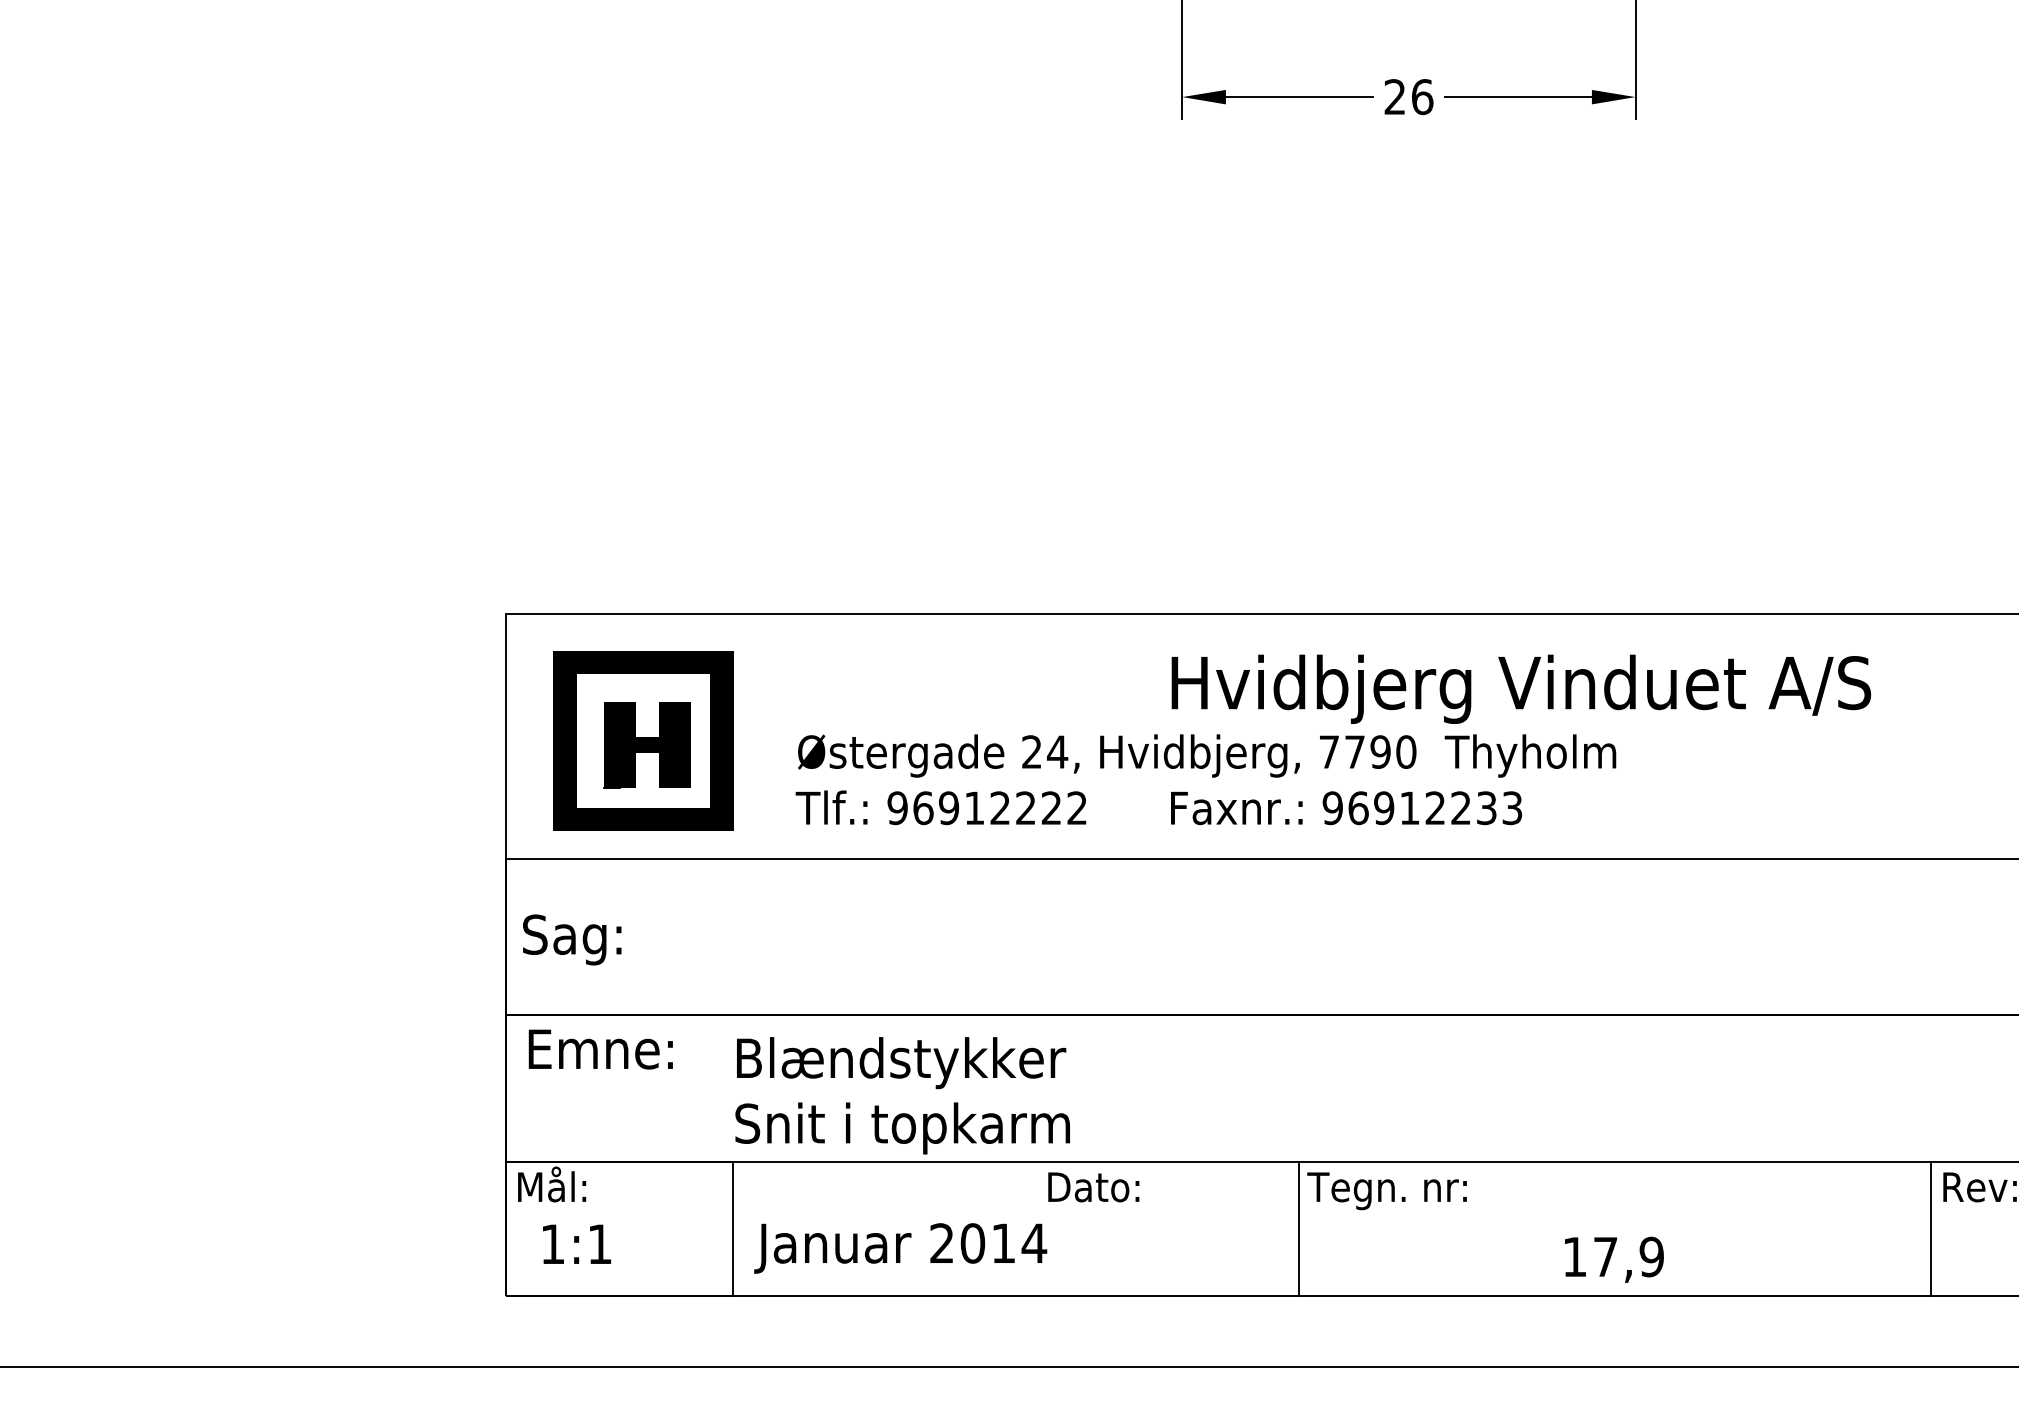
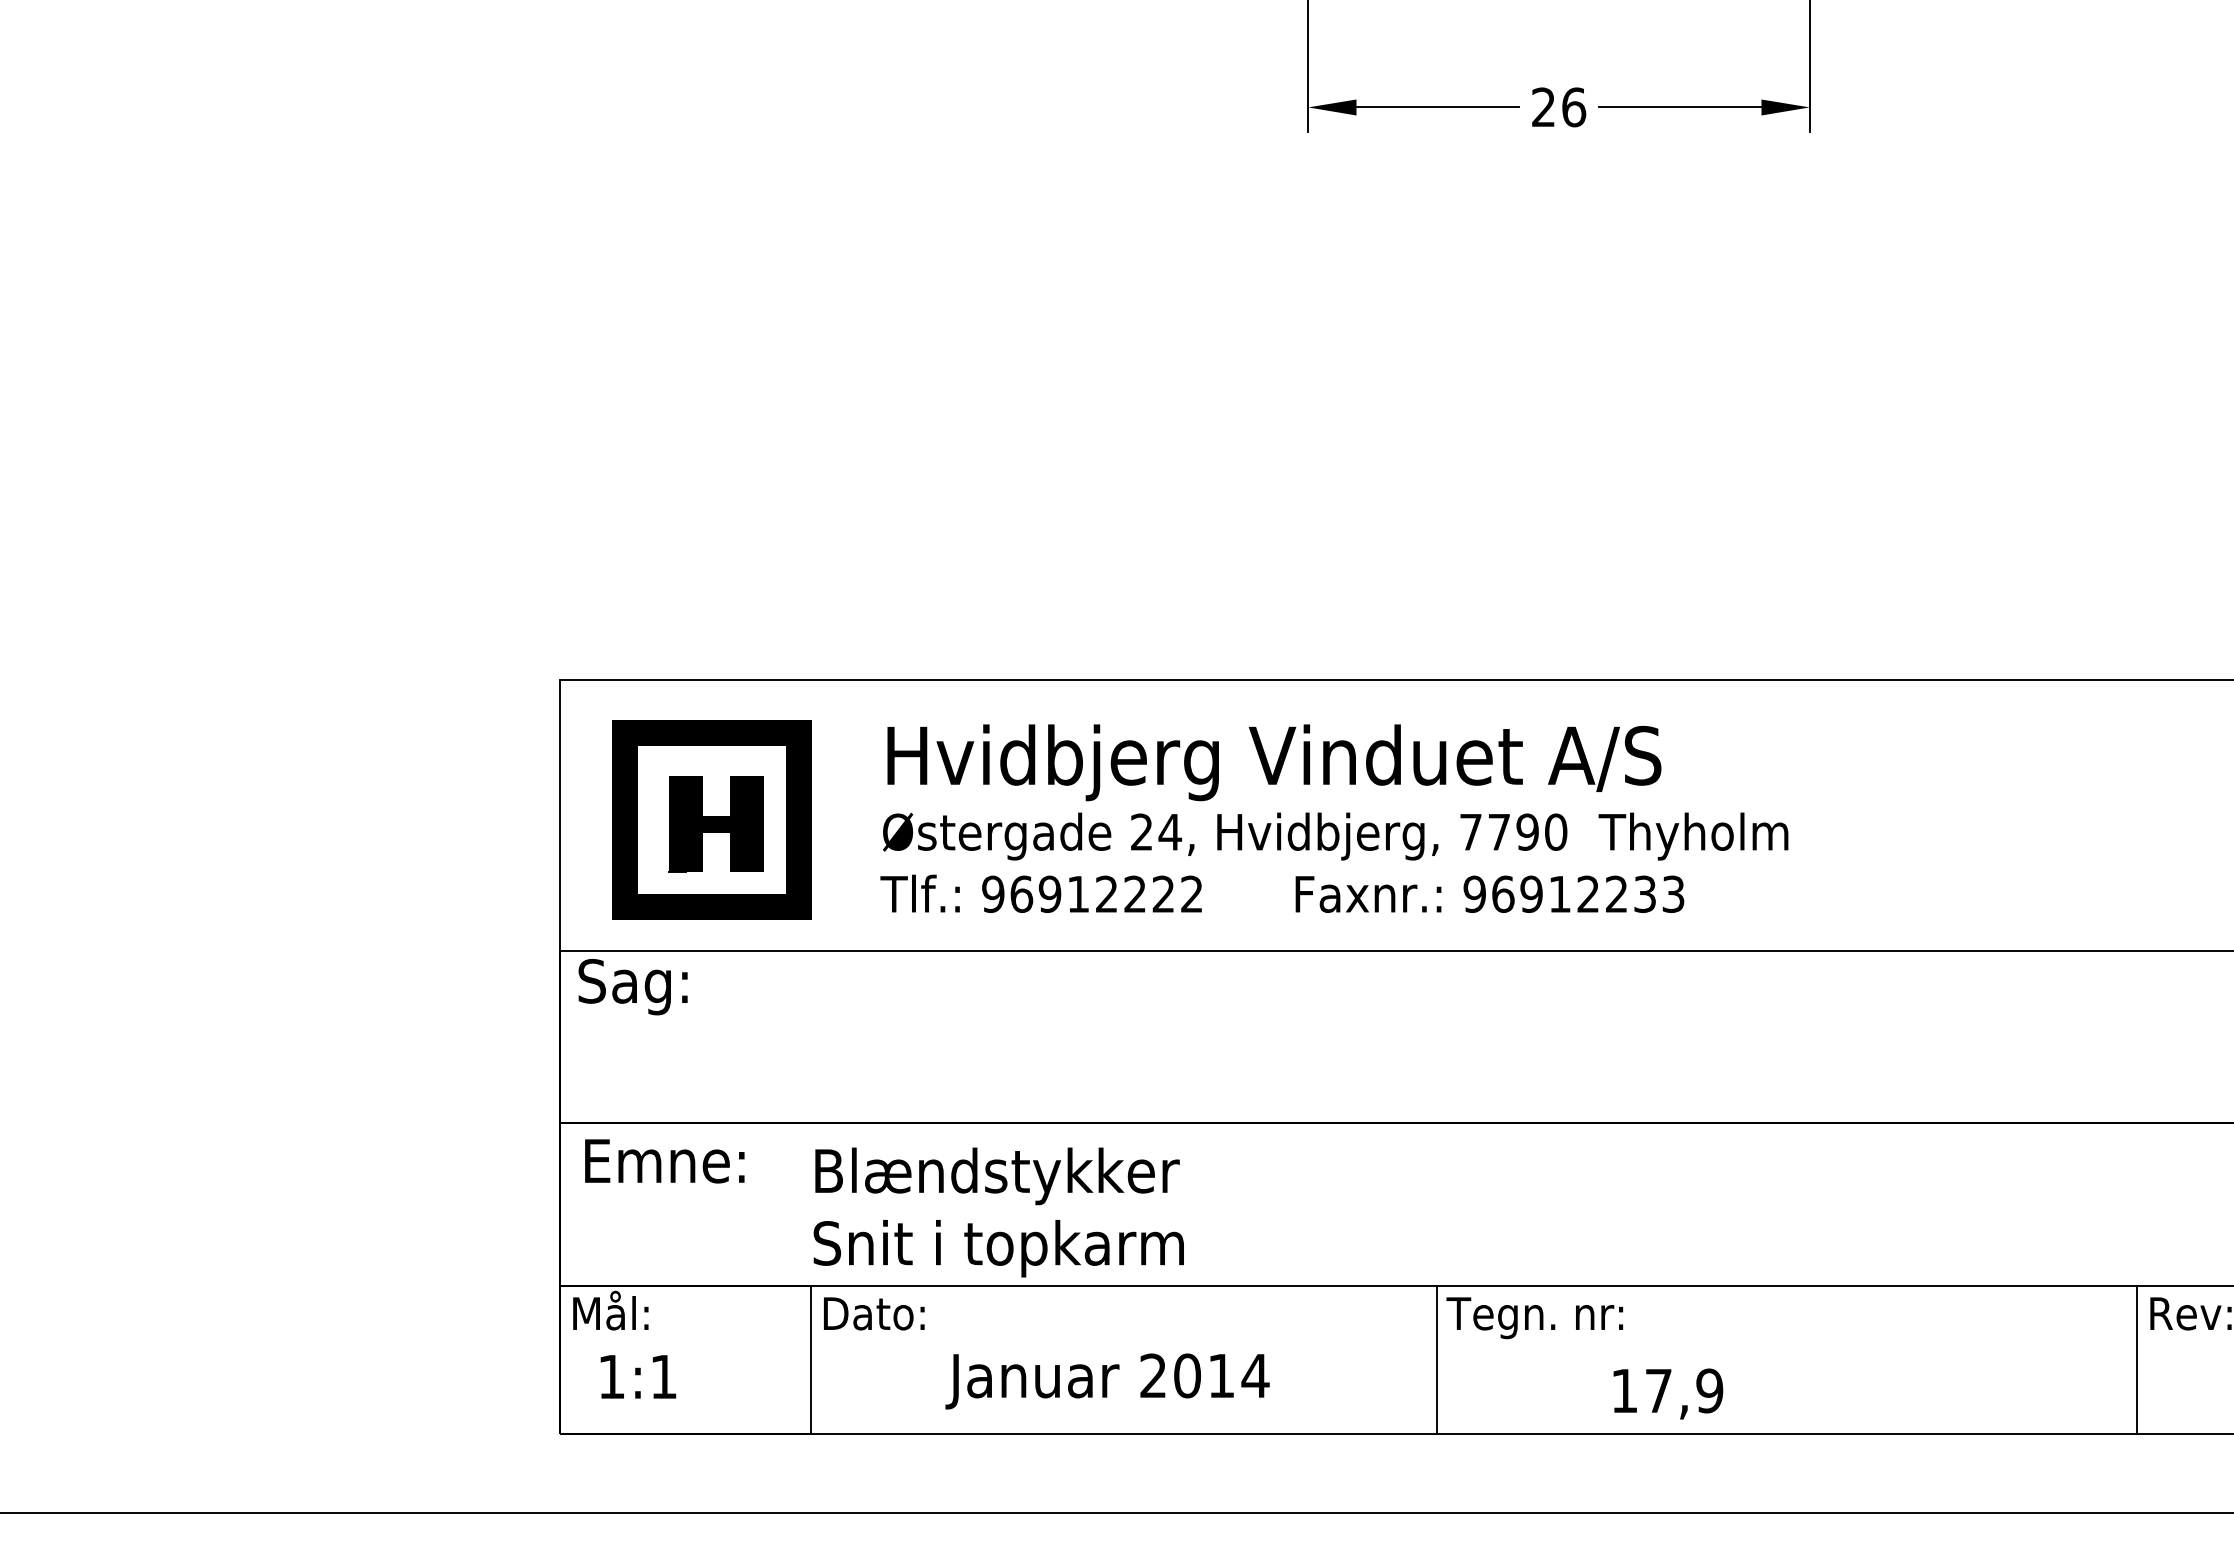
text: (1521, 689) -> (1274, 762), moved
text: (571, 940) -> (632, 987), moved
text: (1093, 1187) -> (874, 1313), moved
text: (900, 1248) -> (1107, 1381), moved
text: (1614, 1259) -> (1668, 1393), moved

